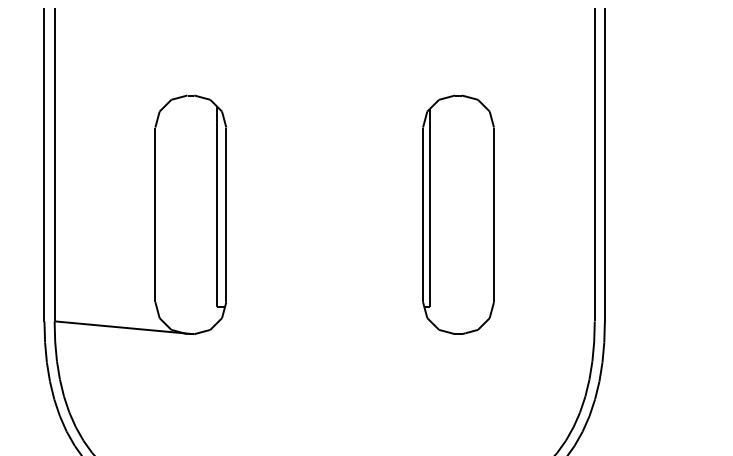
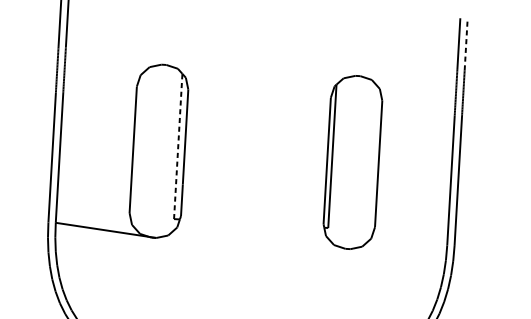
line: (604, 43) -> (465, 44), solid -> dashed
line: (216, 206) -> (177, 146), solid -> dashed

